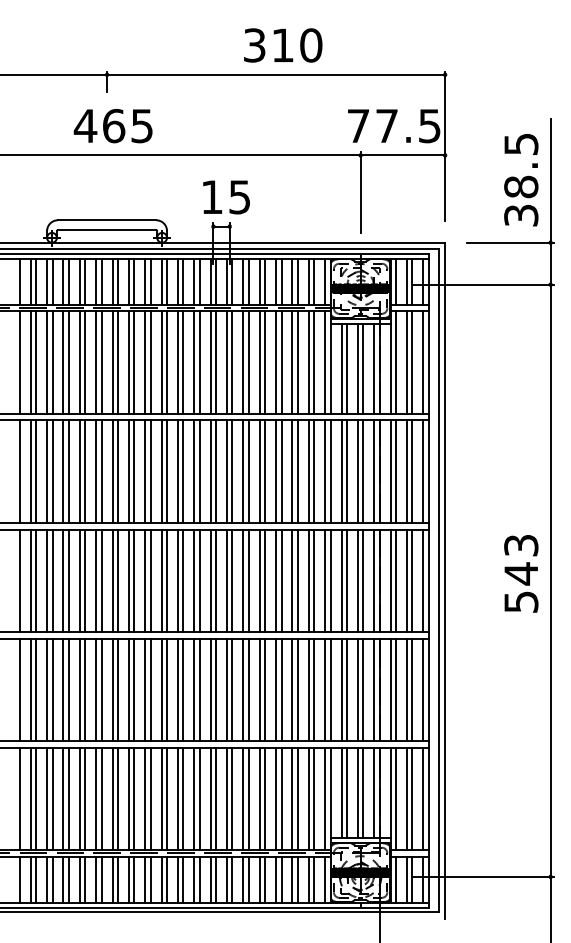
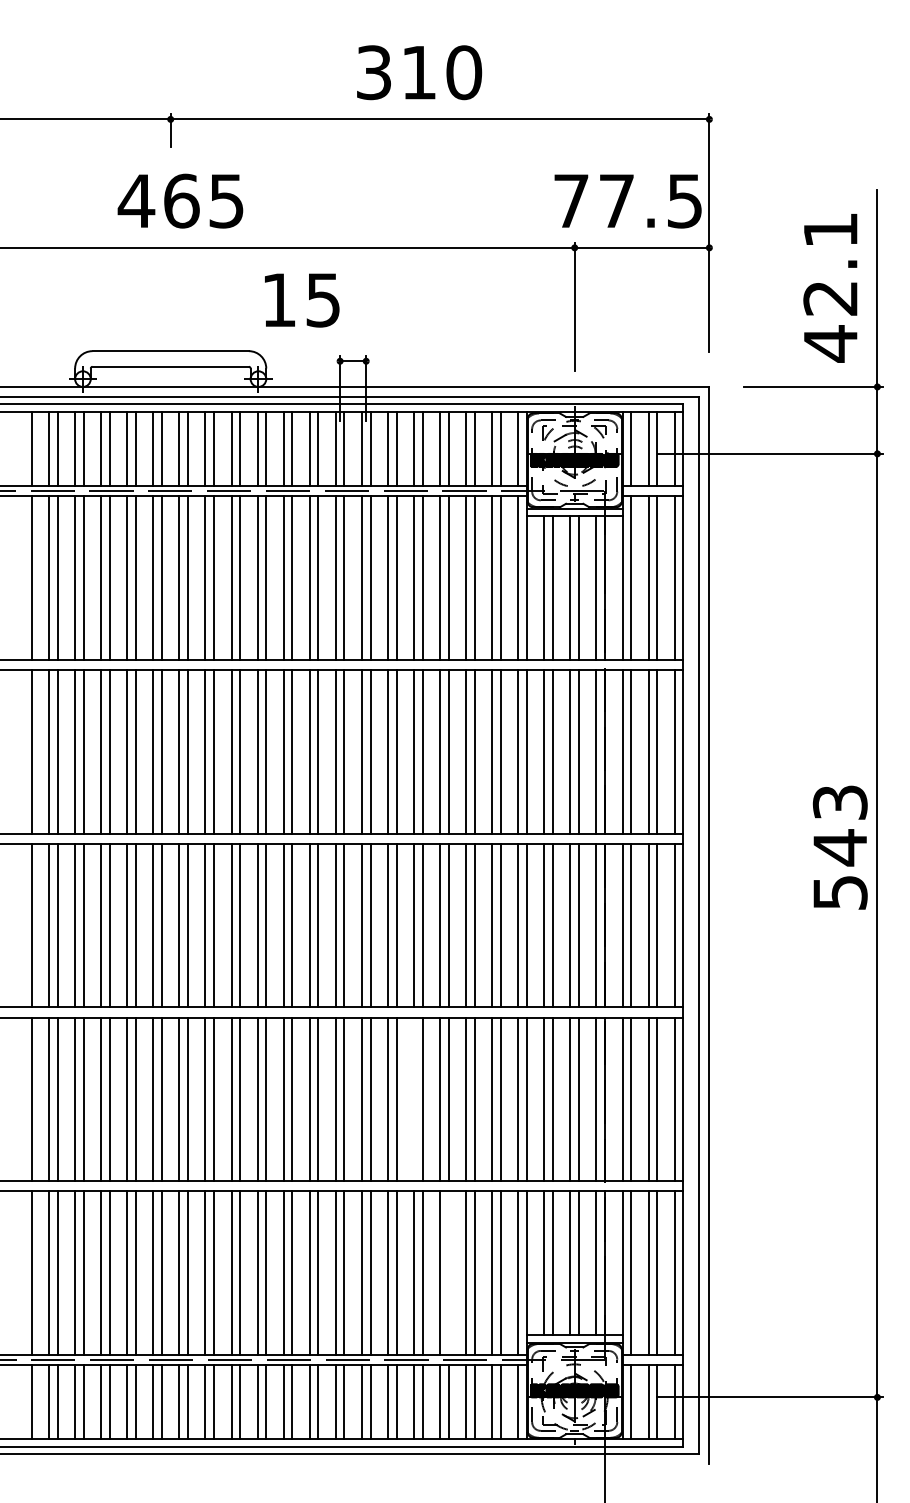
text: (283, 45) -> (419, 72), moved
text: (521, 180) -> (831, 287), 38.5 -> 42.1
text: (226, 197) -> (302, 300), moved
text: (521, 573) -> (840, 847), moved
line: (259, 689) -> (413, 1098), removed
line: (281, 798) -> (448, 1272), removed

